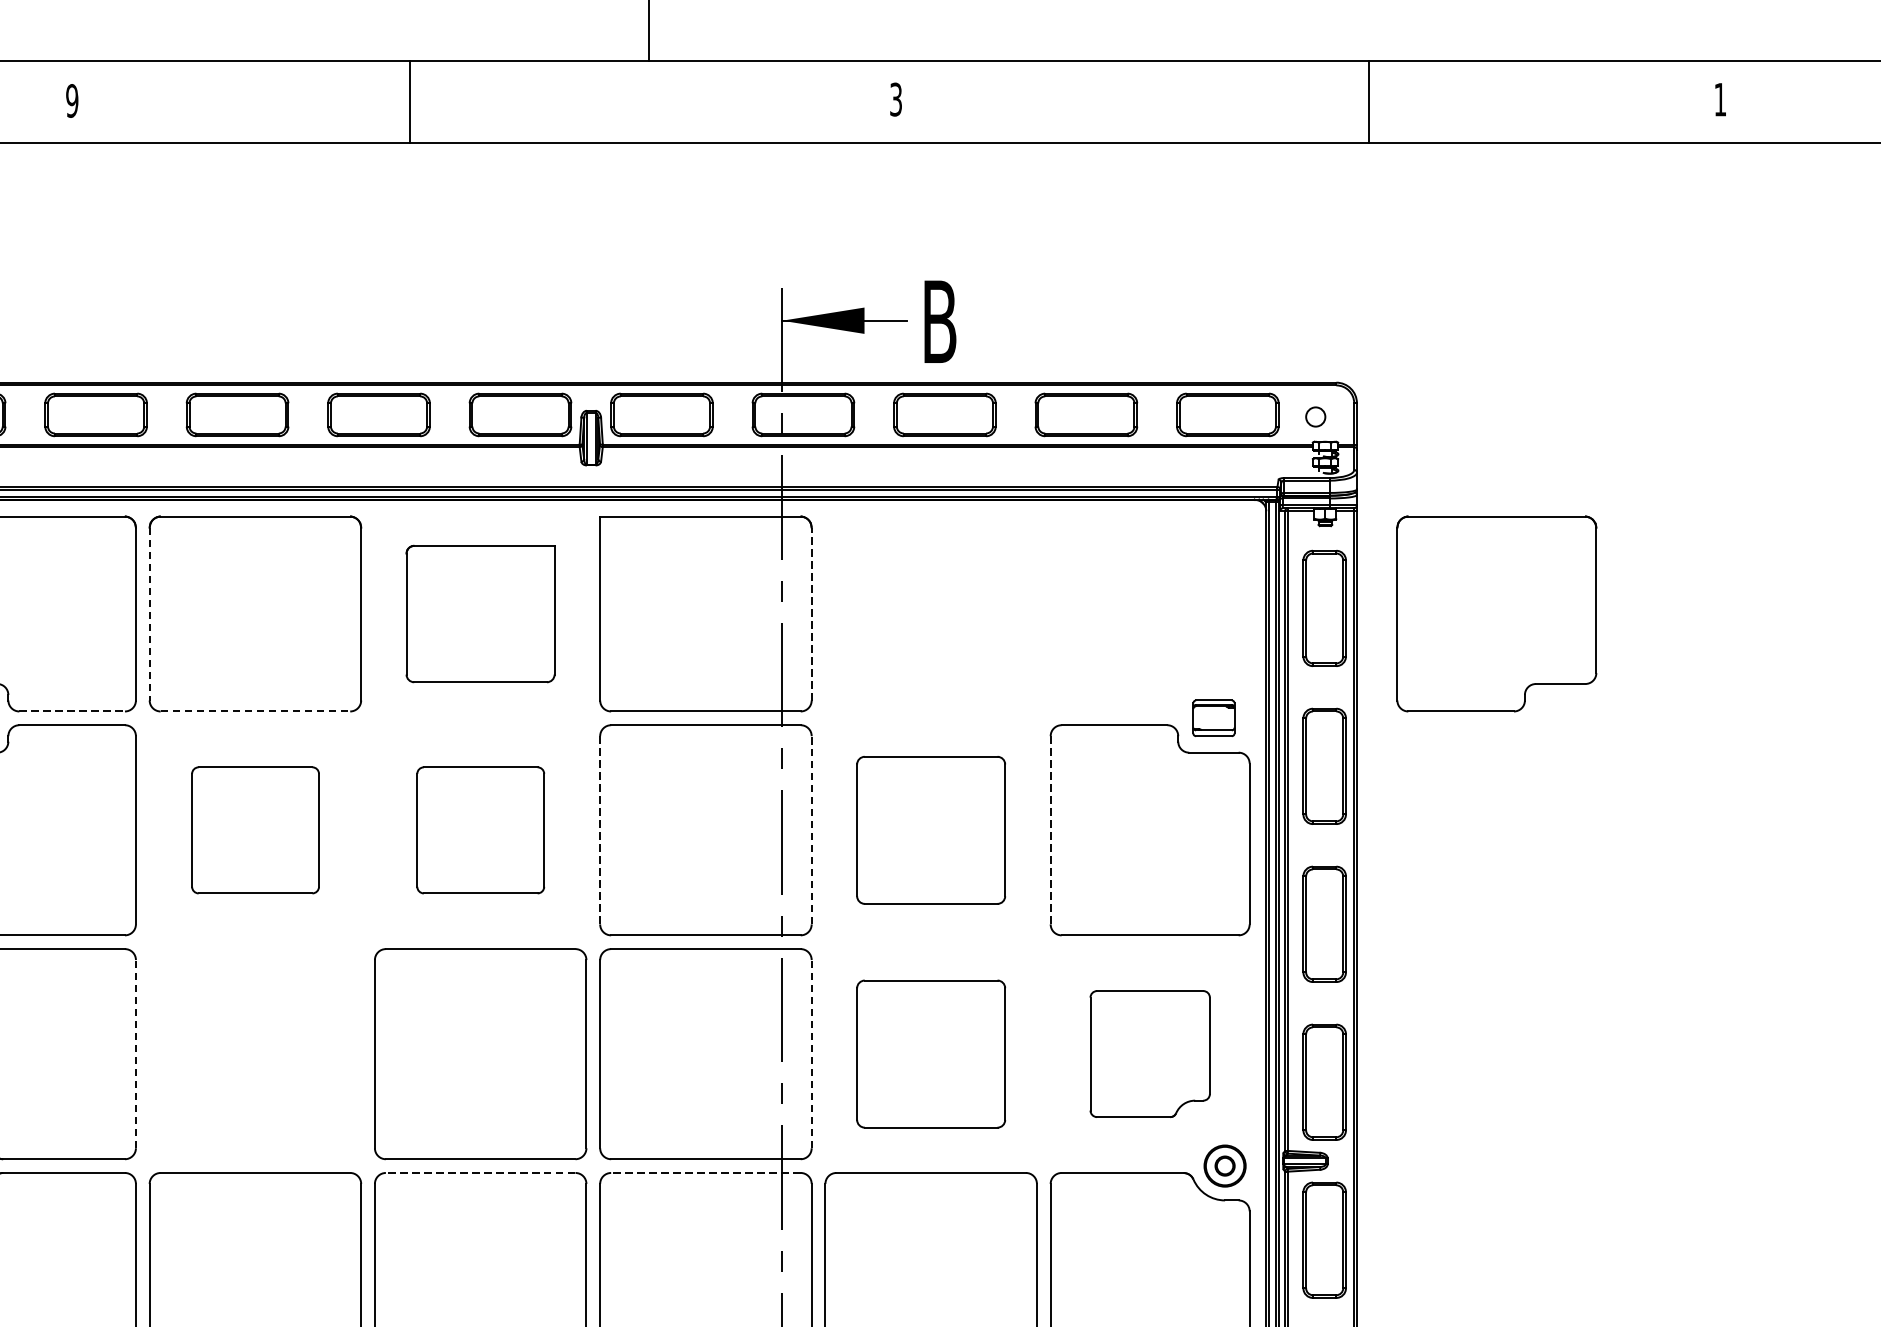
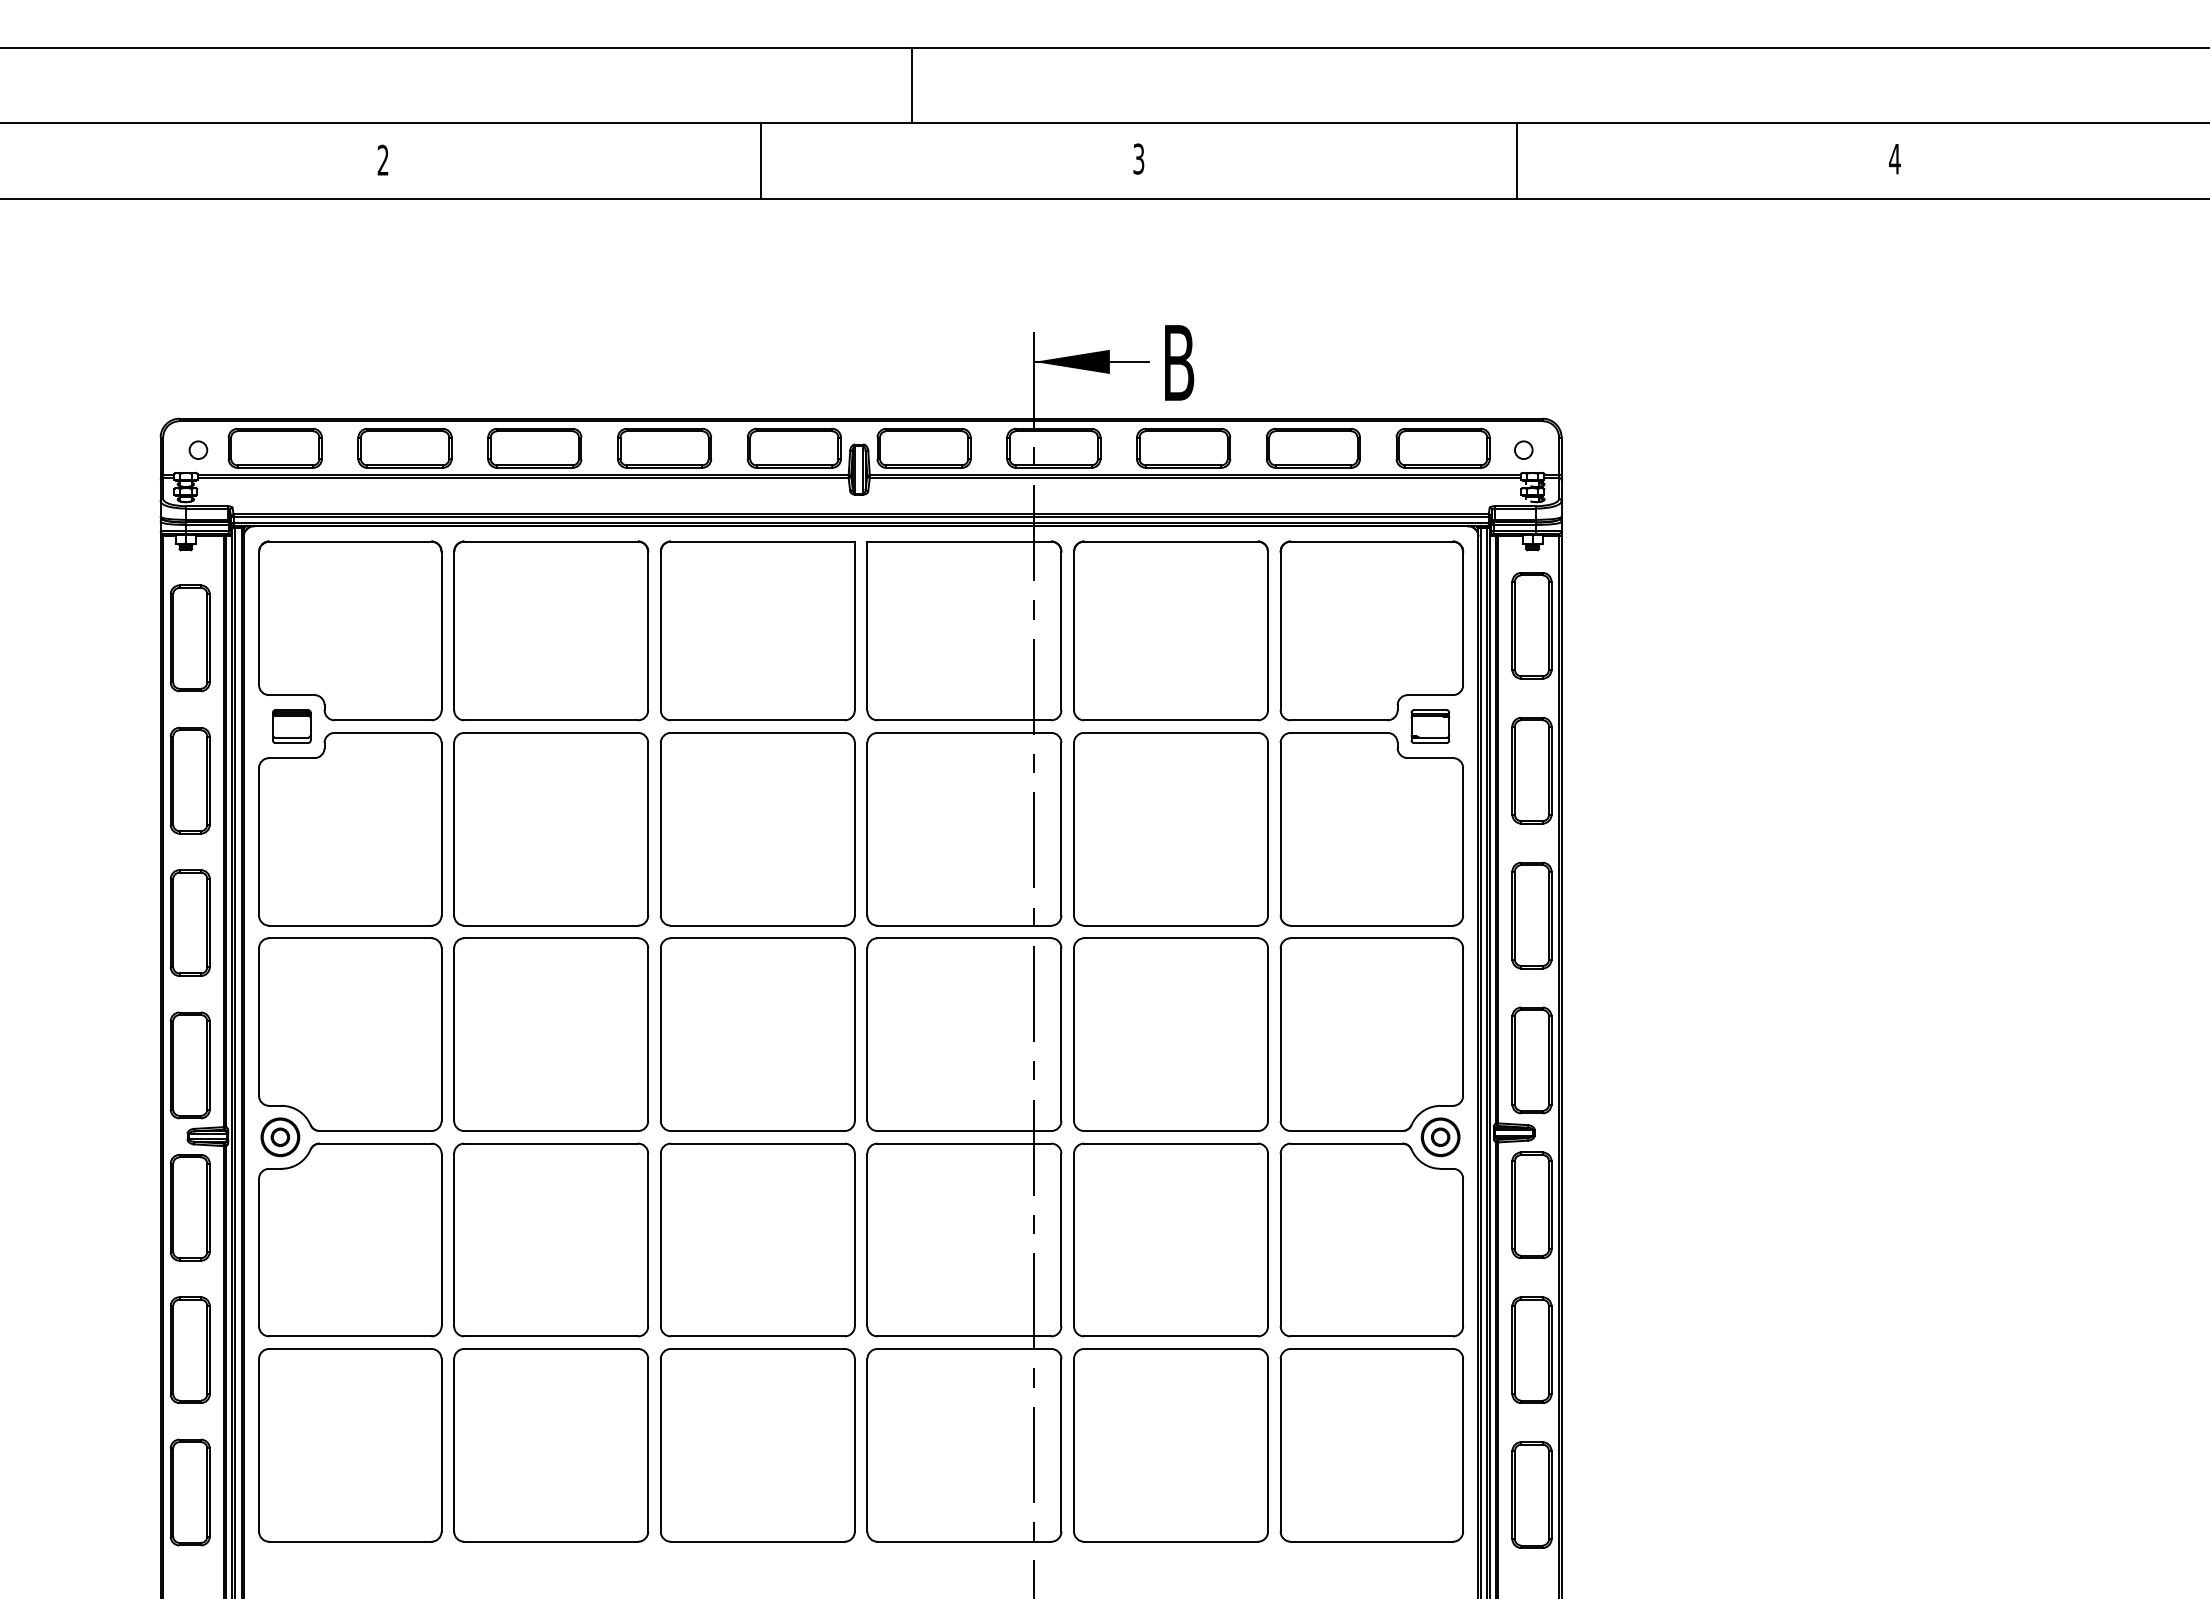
text: (71, 100) -> (382, 159), 9 -> 2
text: (1719, 100) -> (1894, 159), 1 -> 4
line: (409, 101) -> (760, 160), moved
line: (1368, 101) -> (1516, 160), moved
part: (480, 613) -> (757, 630), size x1.43
line: (811, 613) -> (1061, 630), dashed -> solid
part: (930, 613) -> (1170, 630), added
part: (1496, 613) -> (1371, 630), moved
line: (150, 614) -> (454, 631), dashed -> solid
line: (72, 711) -> (383, 720), dashed -> solid
line: (255, 711) -> (551, 720), dashed -> solid
line: (811, 829) -> (1061, 828), dashed -> solid
part: (255, 830) -> (551, 829), size x1.67
part: (480, 830) -> (757, 829), size x1.67
line: (600, 830) -> (867, 829), dashed -> solid
part: (930, 830) -> (1170, 829), size x1.43
line: (1050, 830) -> (1280, 829), dashed -> solid
line: (135, 1053) -> (441, 1034), dashed -> solid
part: (255, 1053) -> (551, 1034), added
line: (811, 1053) -> (1061, 1034), dashed -> solid
part: (930, 1053) -> (1170, 1034), size x1.43
part: (1149, 1053) -> (1371, 1034), size x1.67
line: (480, 1172) -> (757, 1143), dashed -> solid
line: (706, 1172) -> (964, 1143), dashed -> solid

